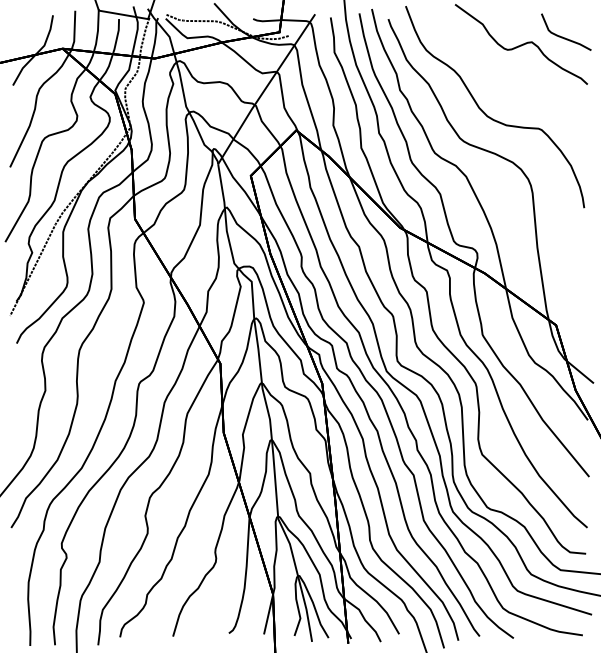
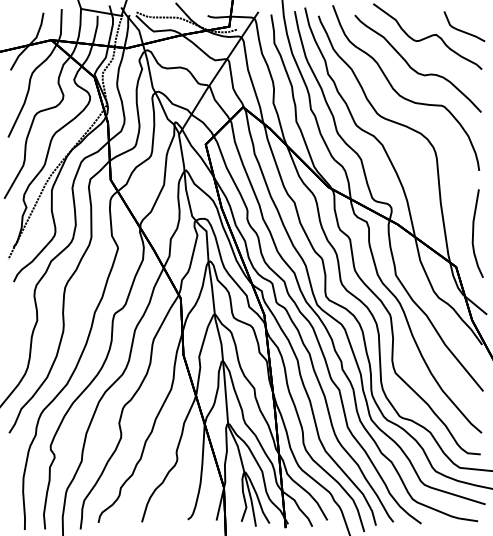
curve: (504, 83) -> (413, 68), added
curve: (577, 284) -> (473, 233), added

